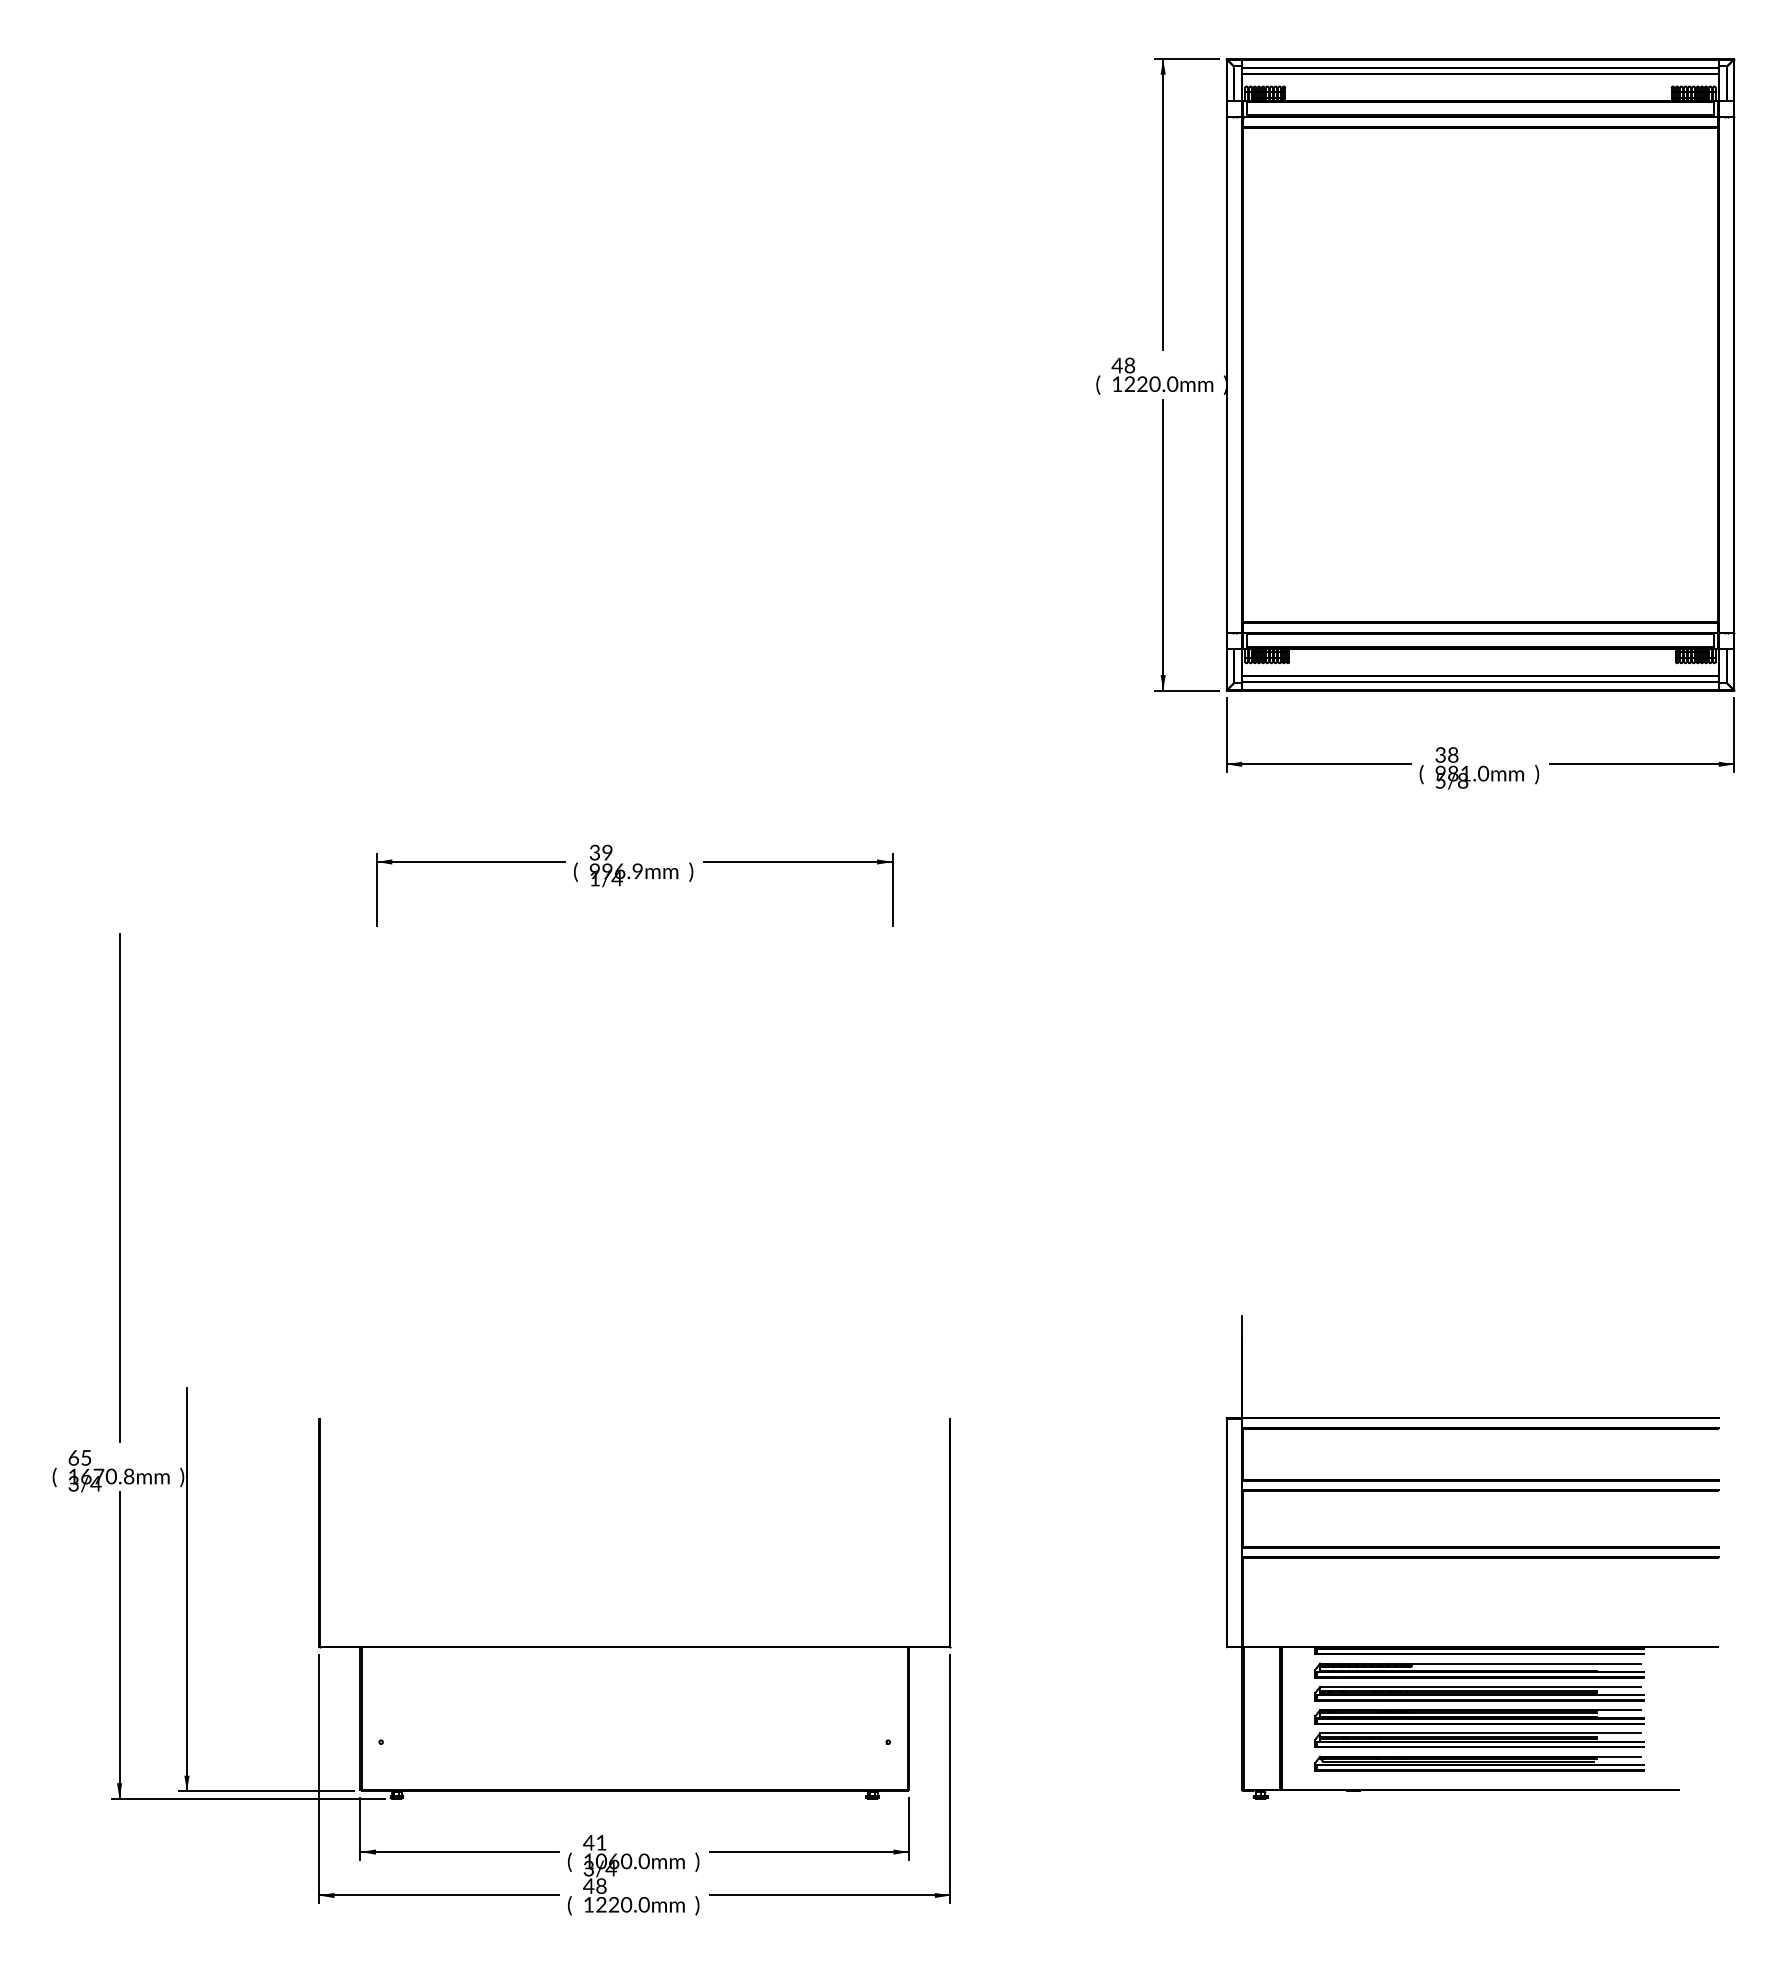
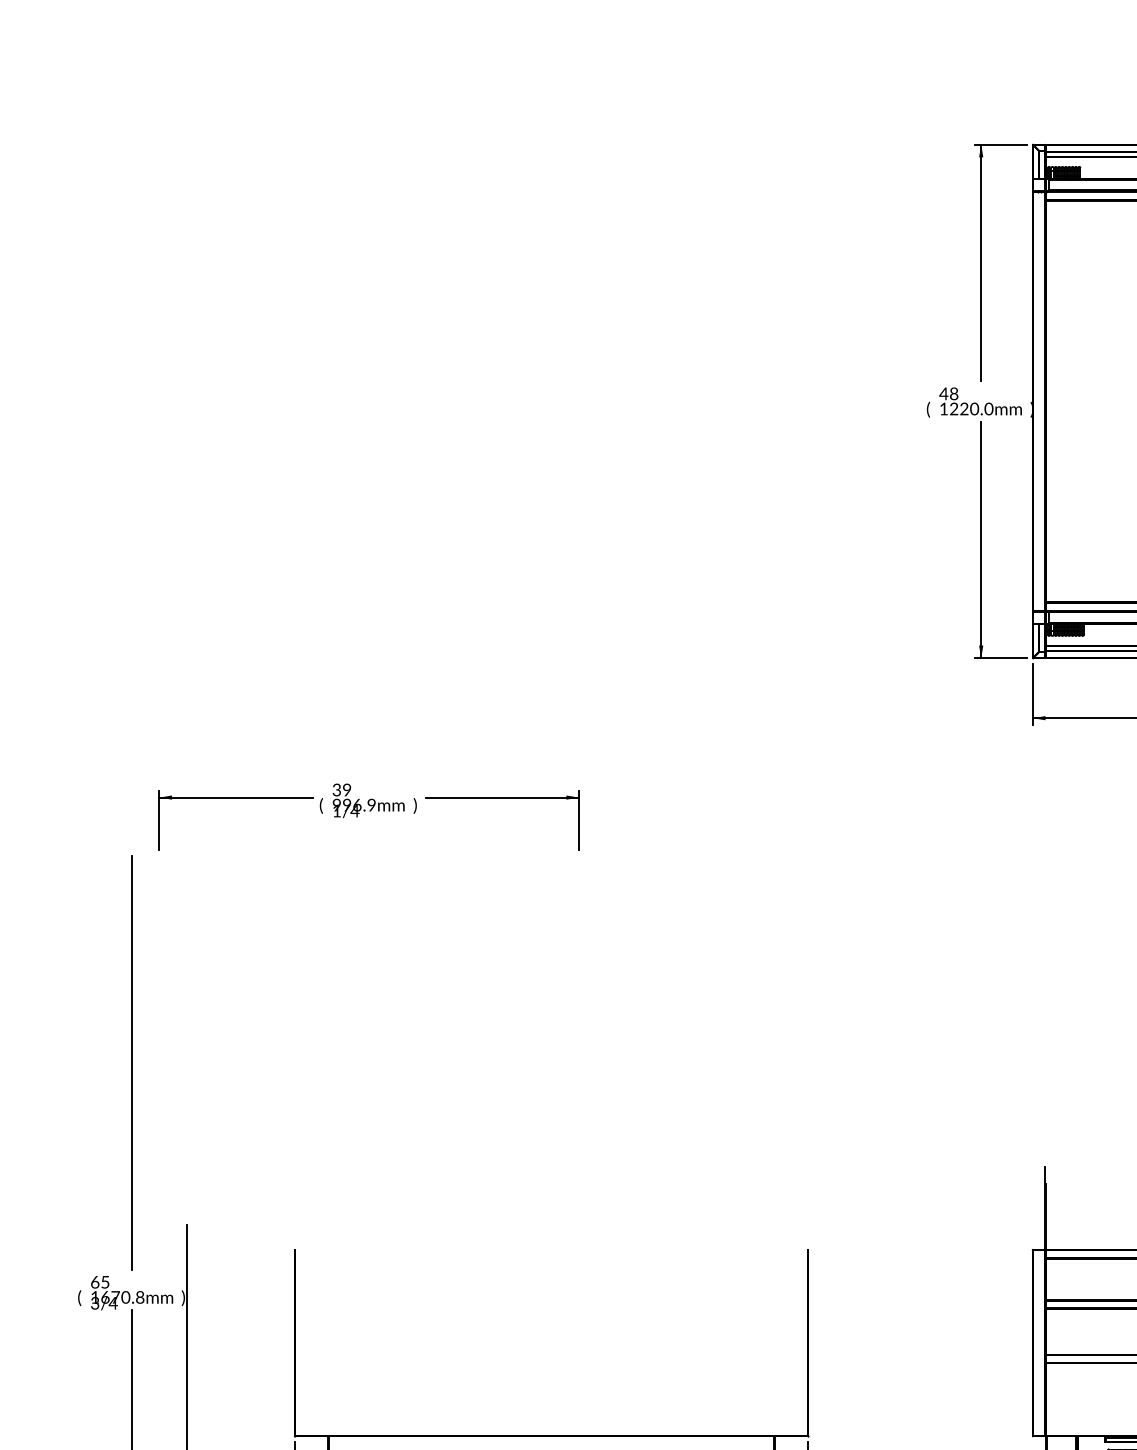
part: (634, 878) -> (369, 811), moved

